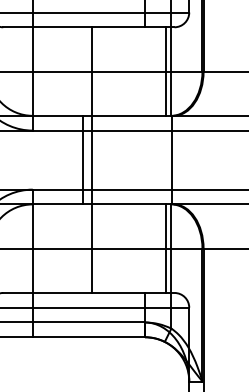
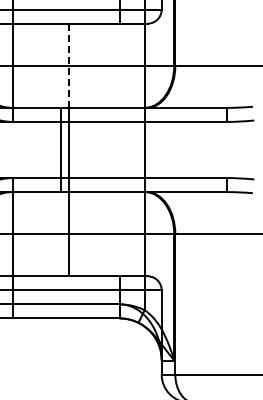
line: (92, 71) -> (69, 65), solid -> dashed
line: (165, 71) -> (139, 65), removed
line: (165, 249) -> (139, 234), removed

